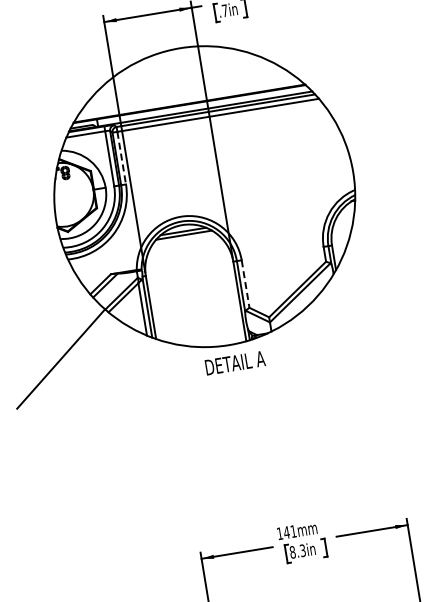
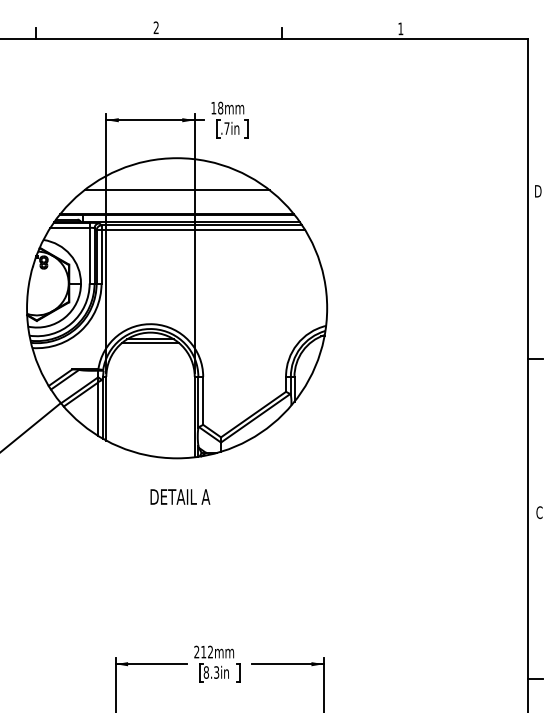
line: (185, 80) -> (176, 190), added
line: (121, 157) -> (101, 256), dashed -> solid
line: (245, 284) -> (203, 401), dashed -> solid
text: (235, 362) -> (180, 496), moved
text: (286, 532) -> (203, 651), 141mm -> 212mm

